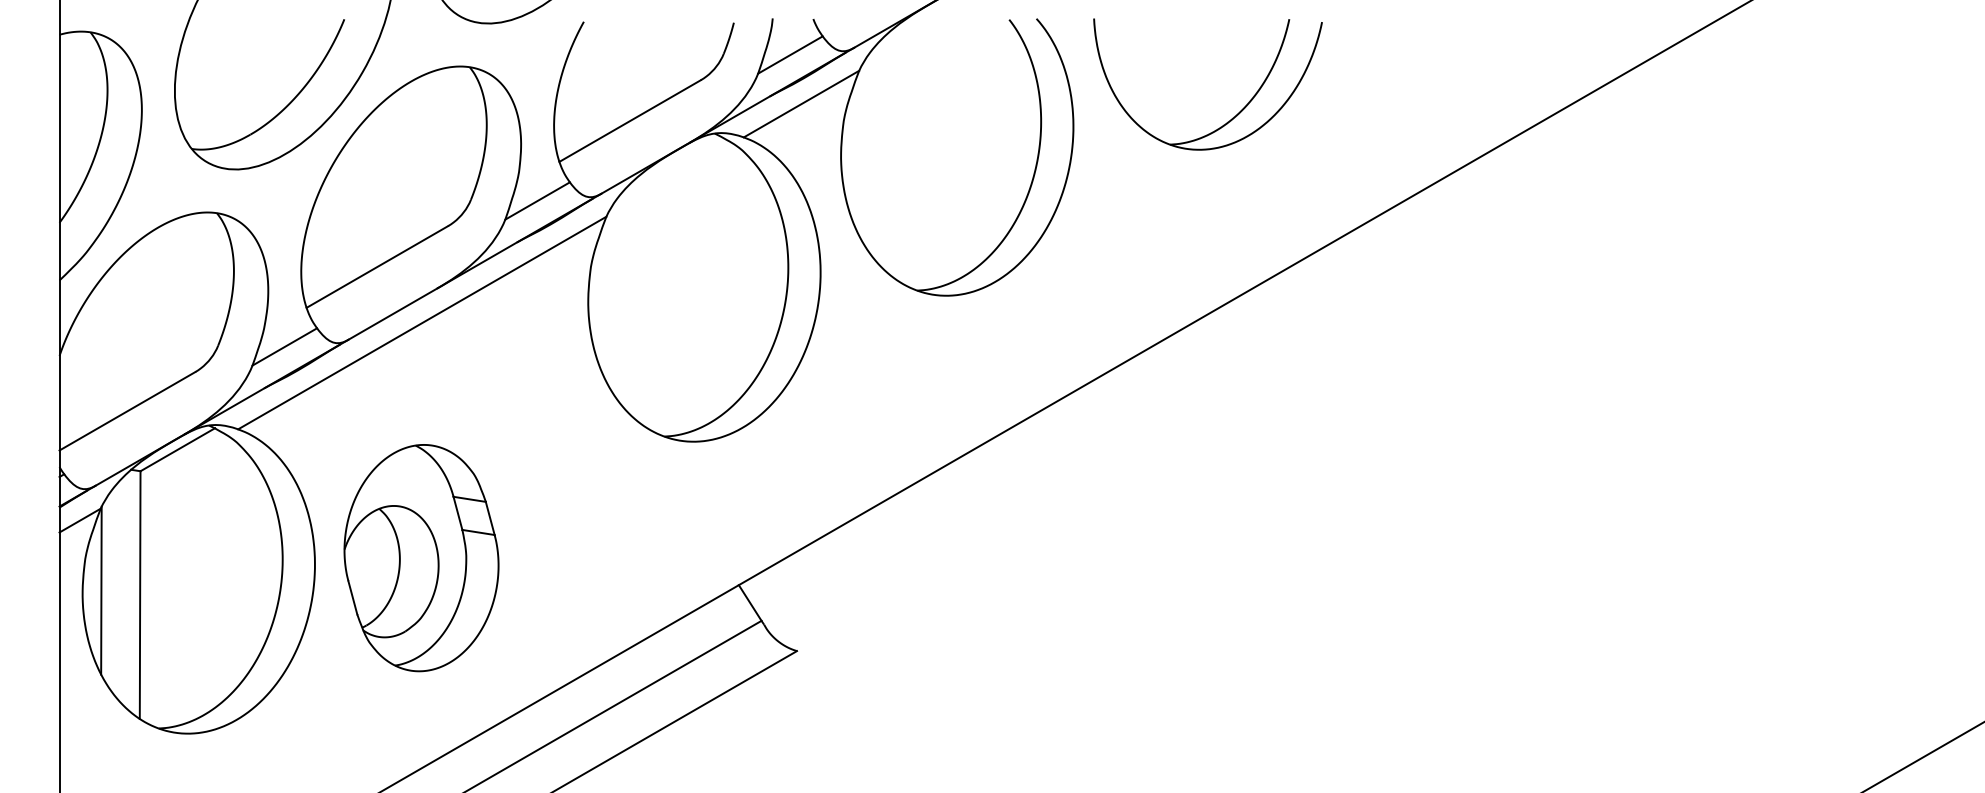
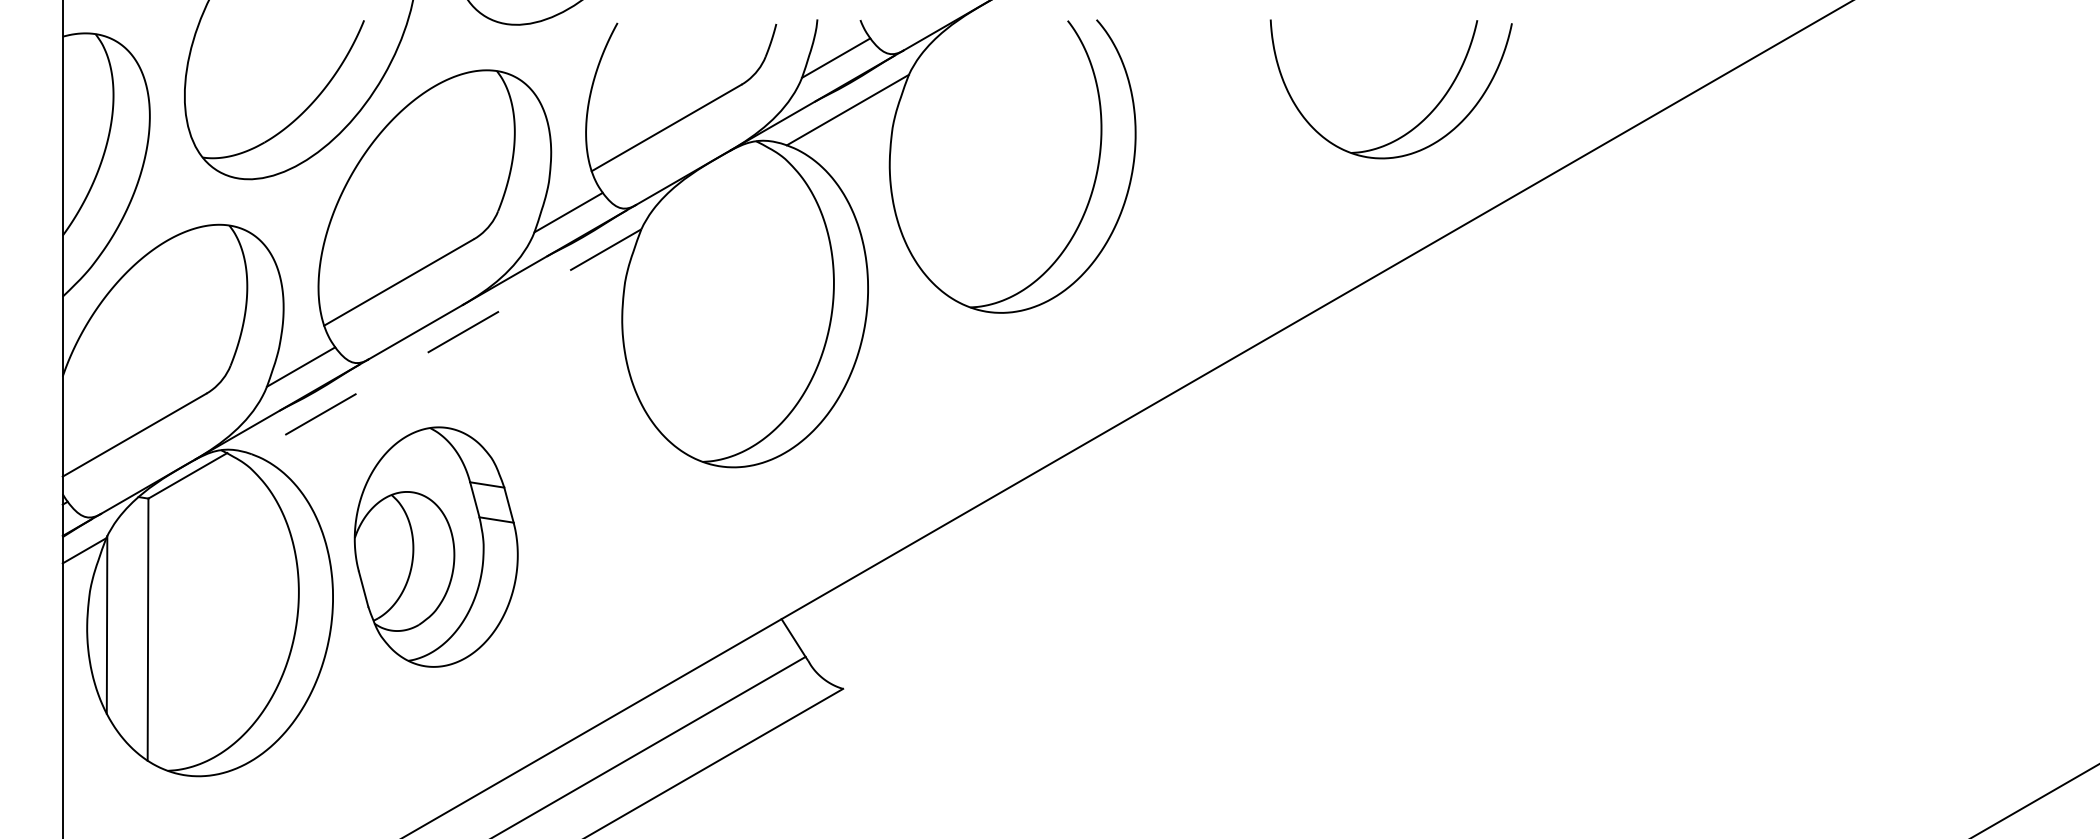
part: (1232, 117) -> (1417, 124), moved
line: (422, 323) -> (446, 342), solid -> dashed
part: (421, 558) -> (436, 547), moved

